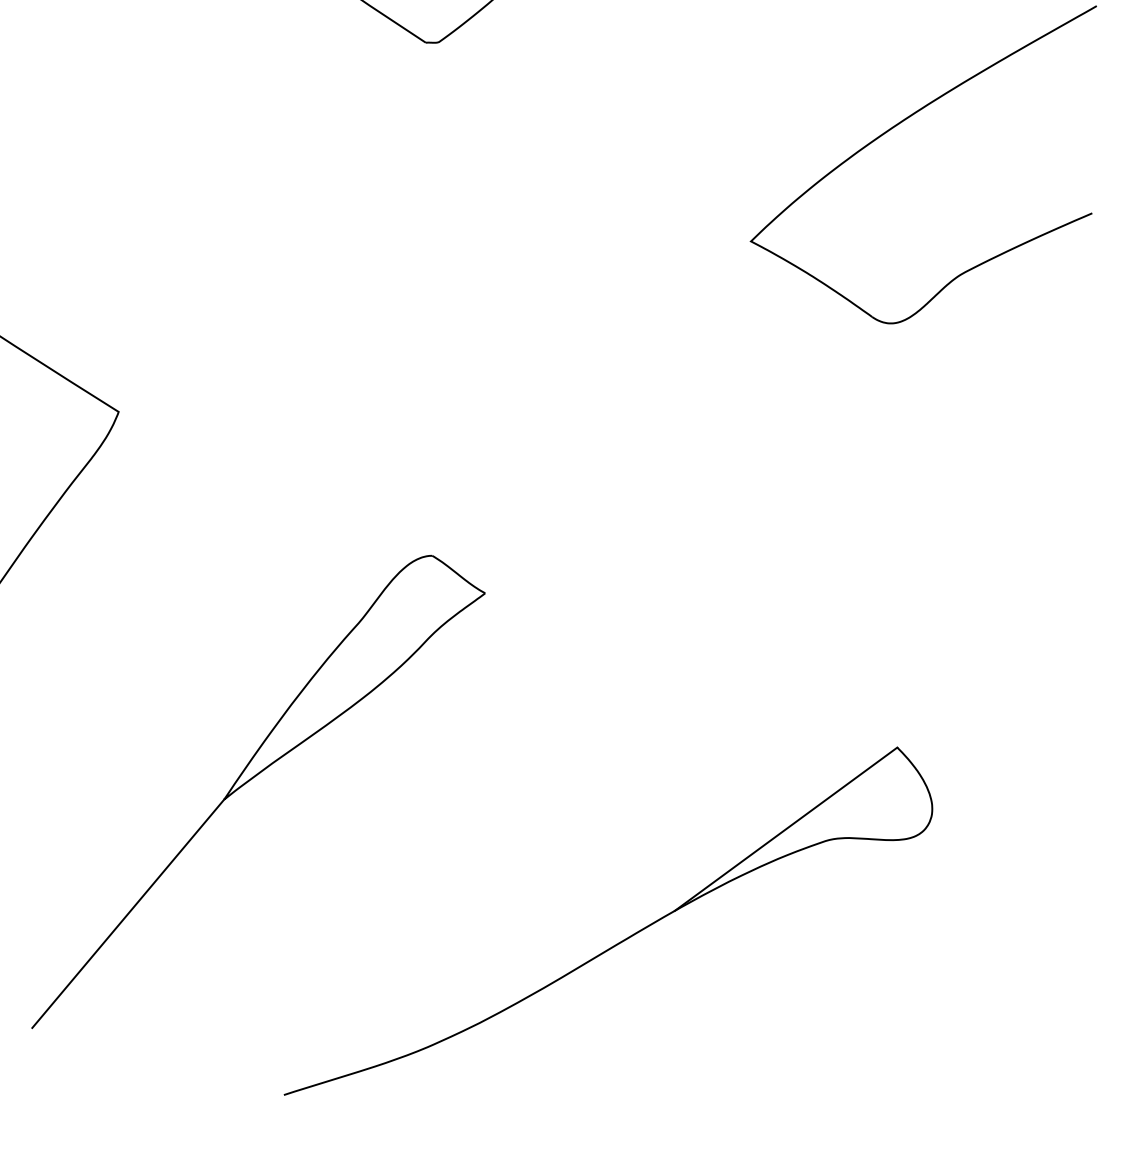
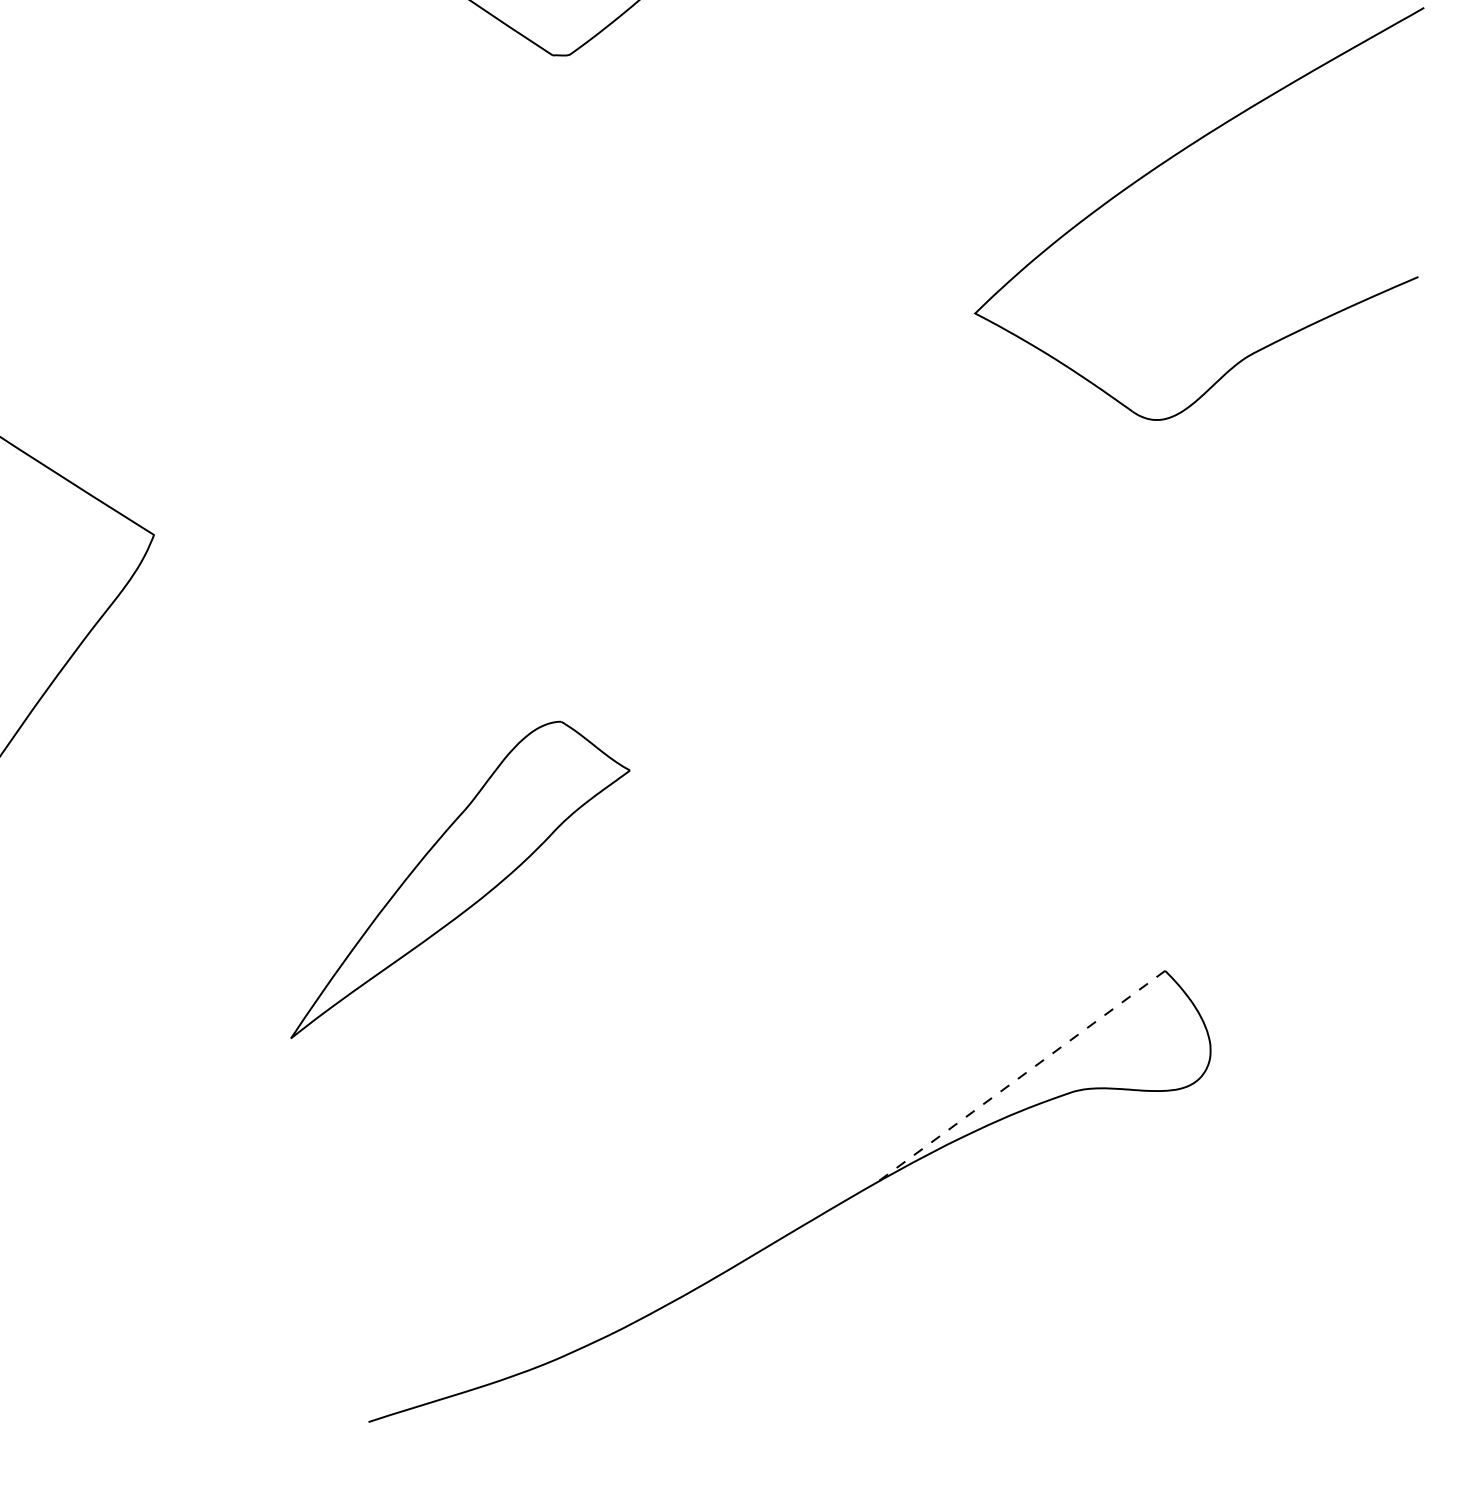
line: (785, 829) -> (1020, 1077), solid -> dashed
line: (127, 913) -> (165, 1186), removed

